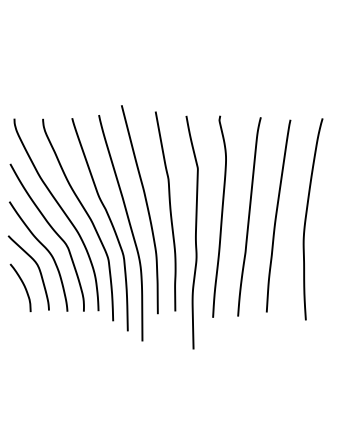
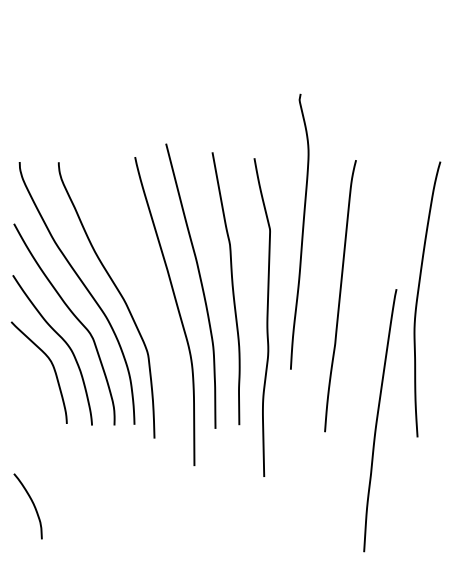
curve: (277, 215) -> (378, 419), moved
curve: (221, 216) -> (302, 231), moved
curve: (109, 220) -> (149, 301), removed
curve: (23, 286) -> (32, 504), moved

